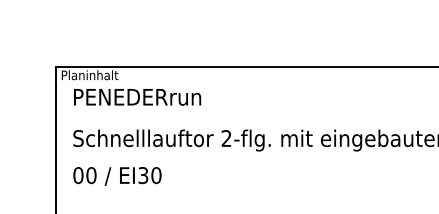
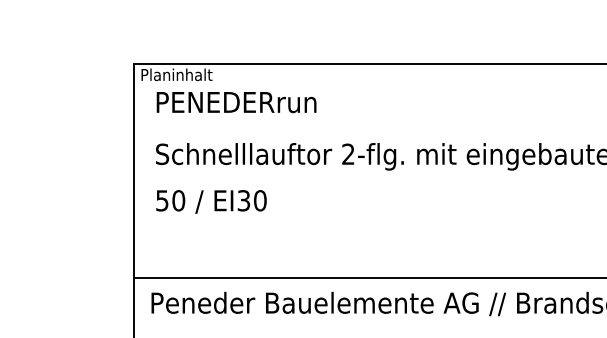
text: (78, 175) -> (162, 200), 00 -> 50

